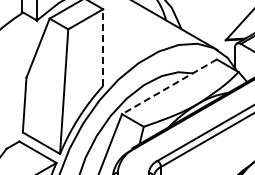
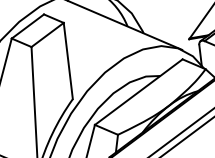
line: (103, 47) -> (68, 60), dashed -> solid
line: (169, 86) -> (138, 91), dashed -> solid

